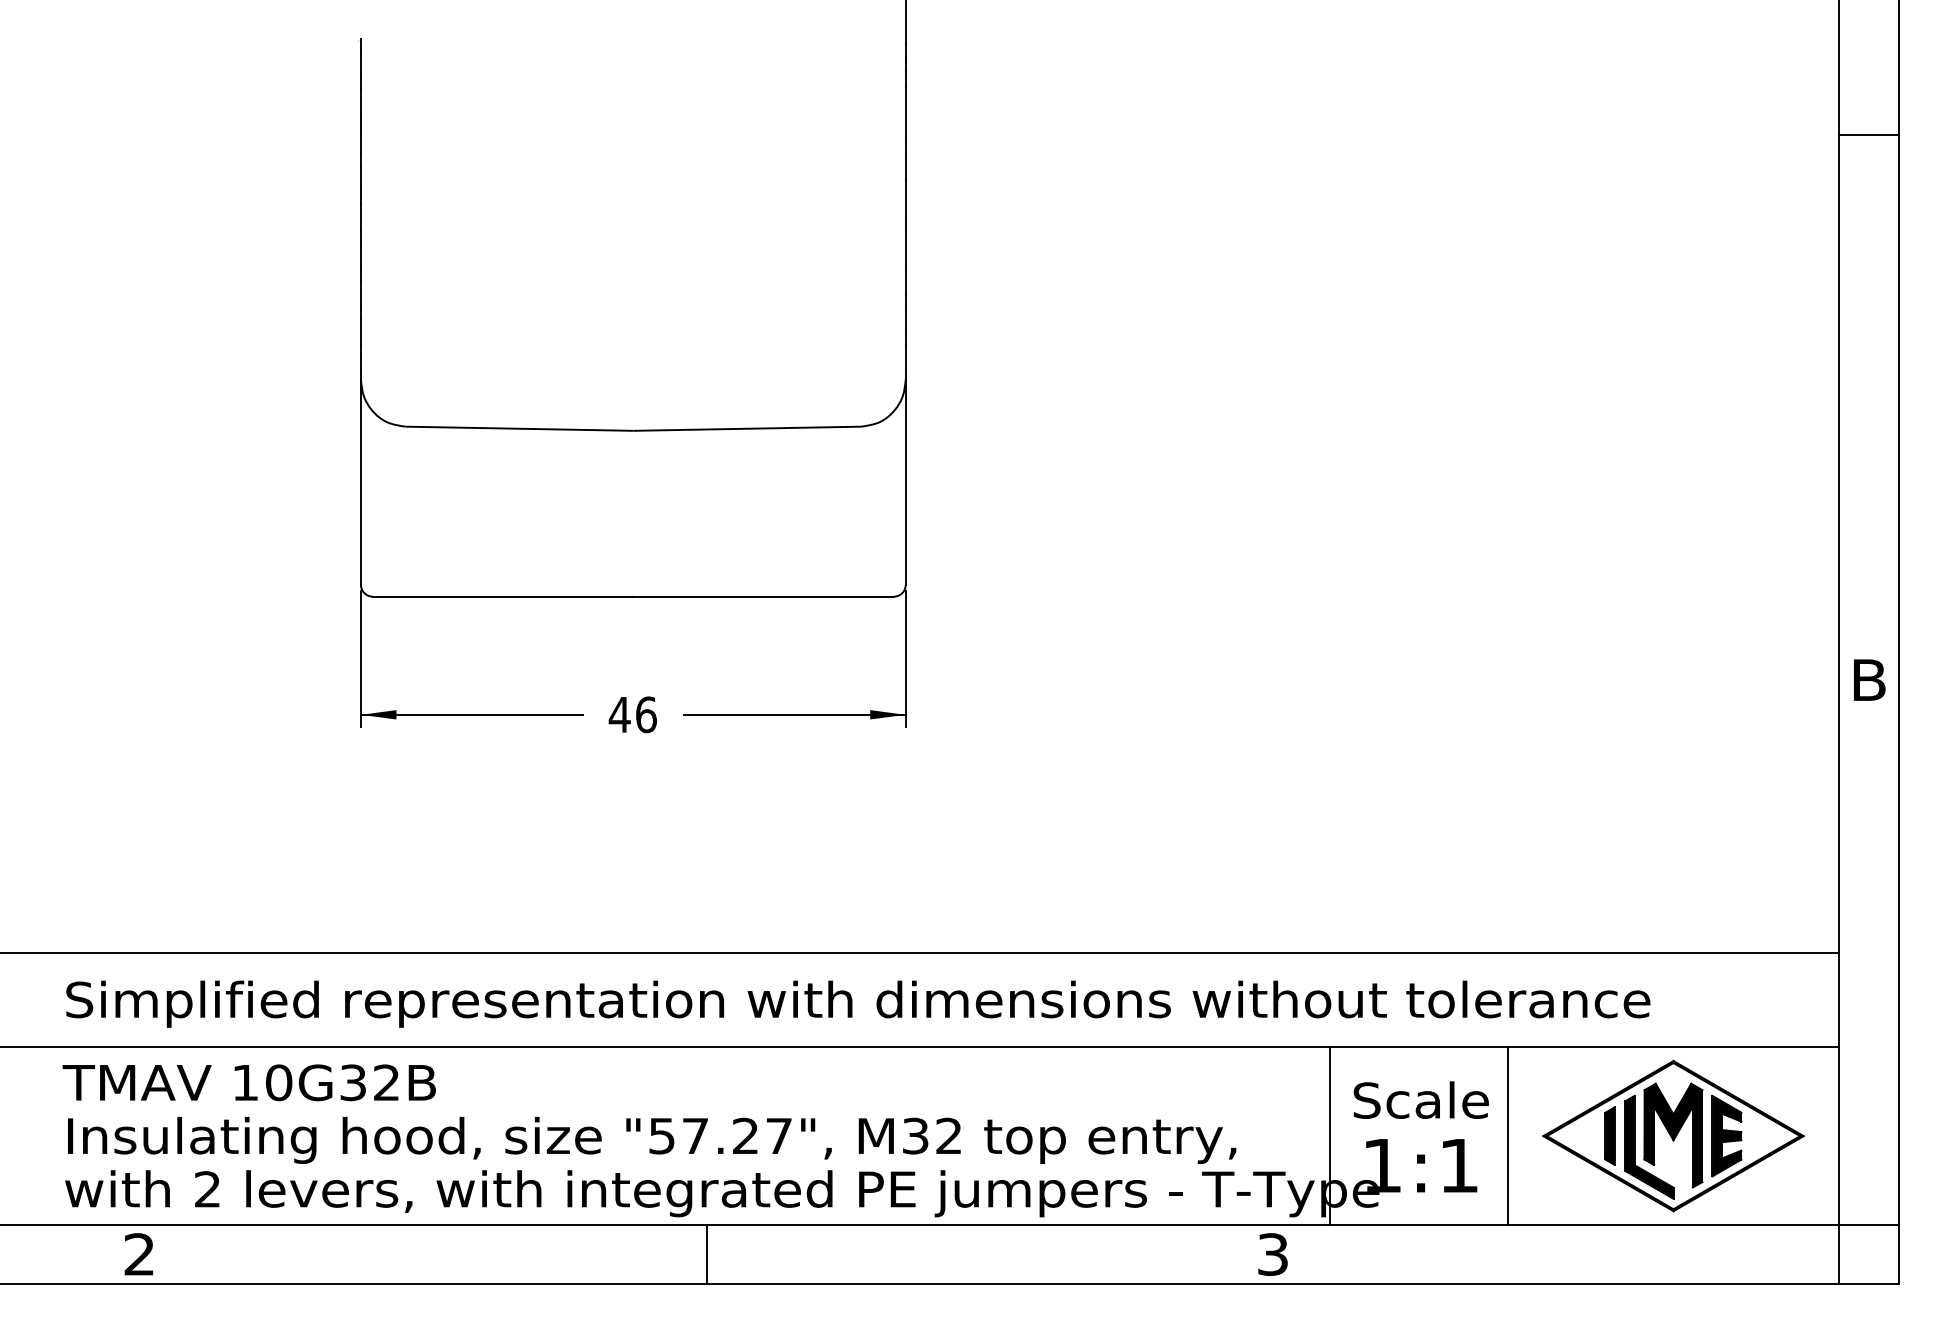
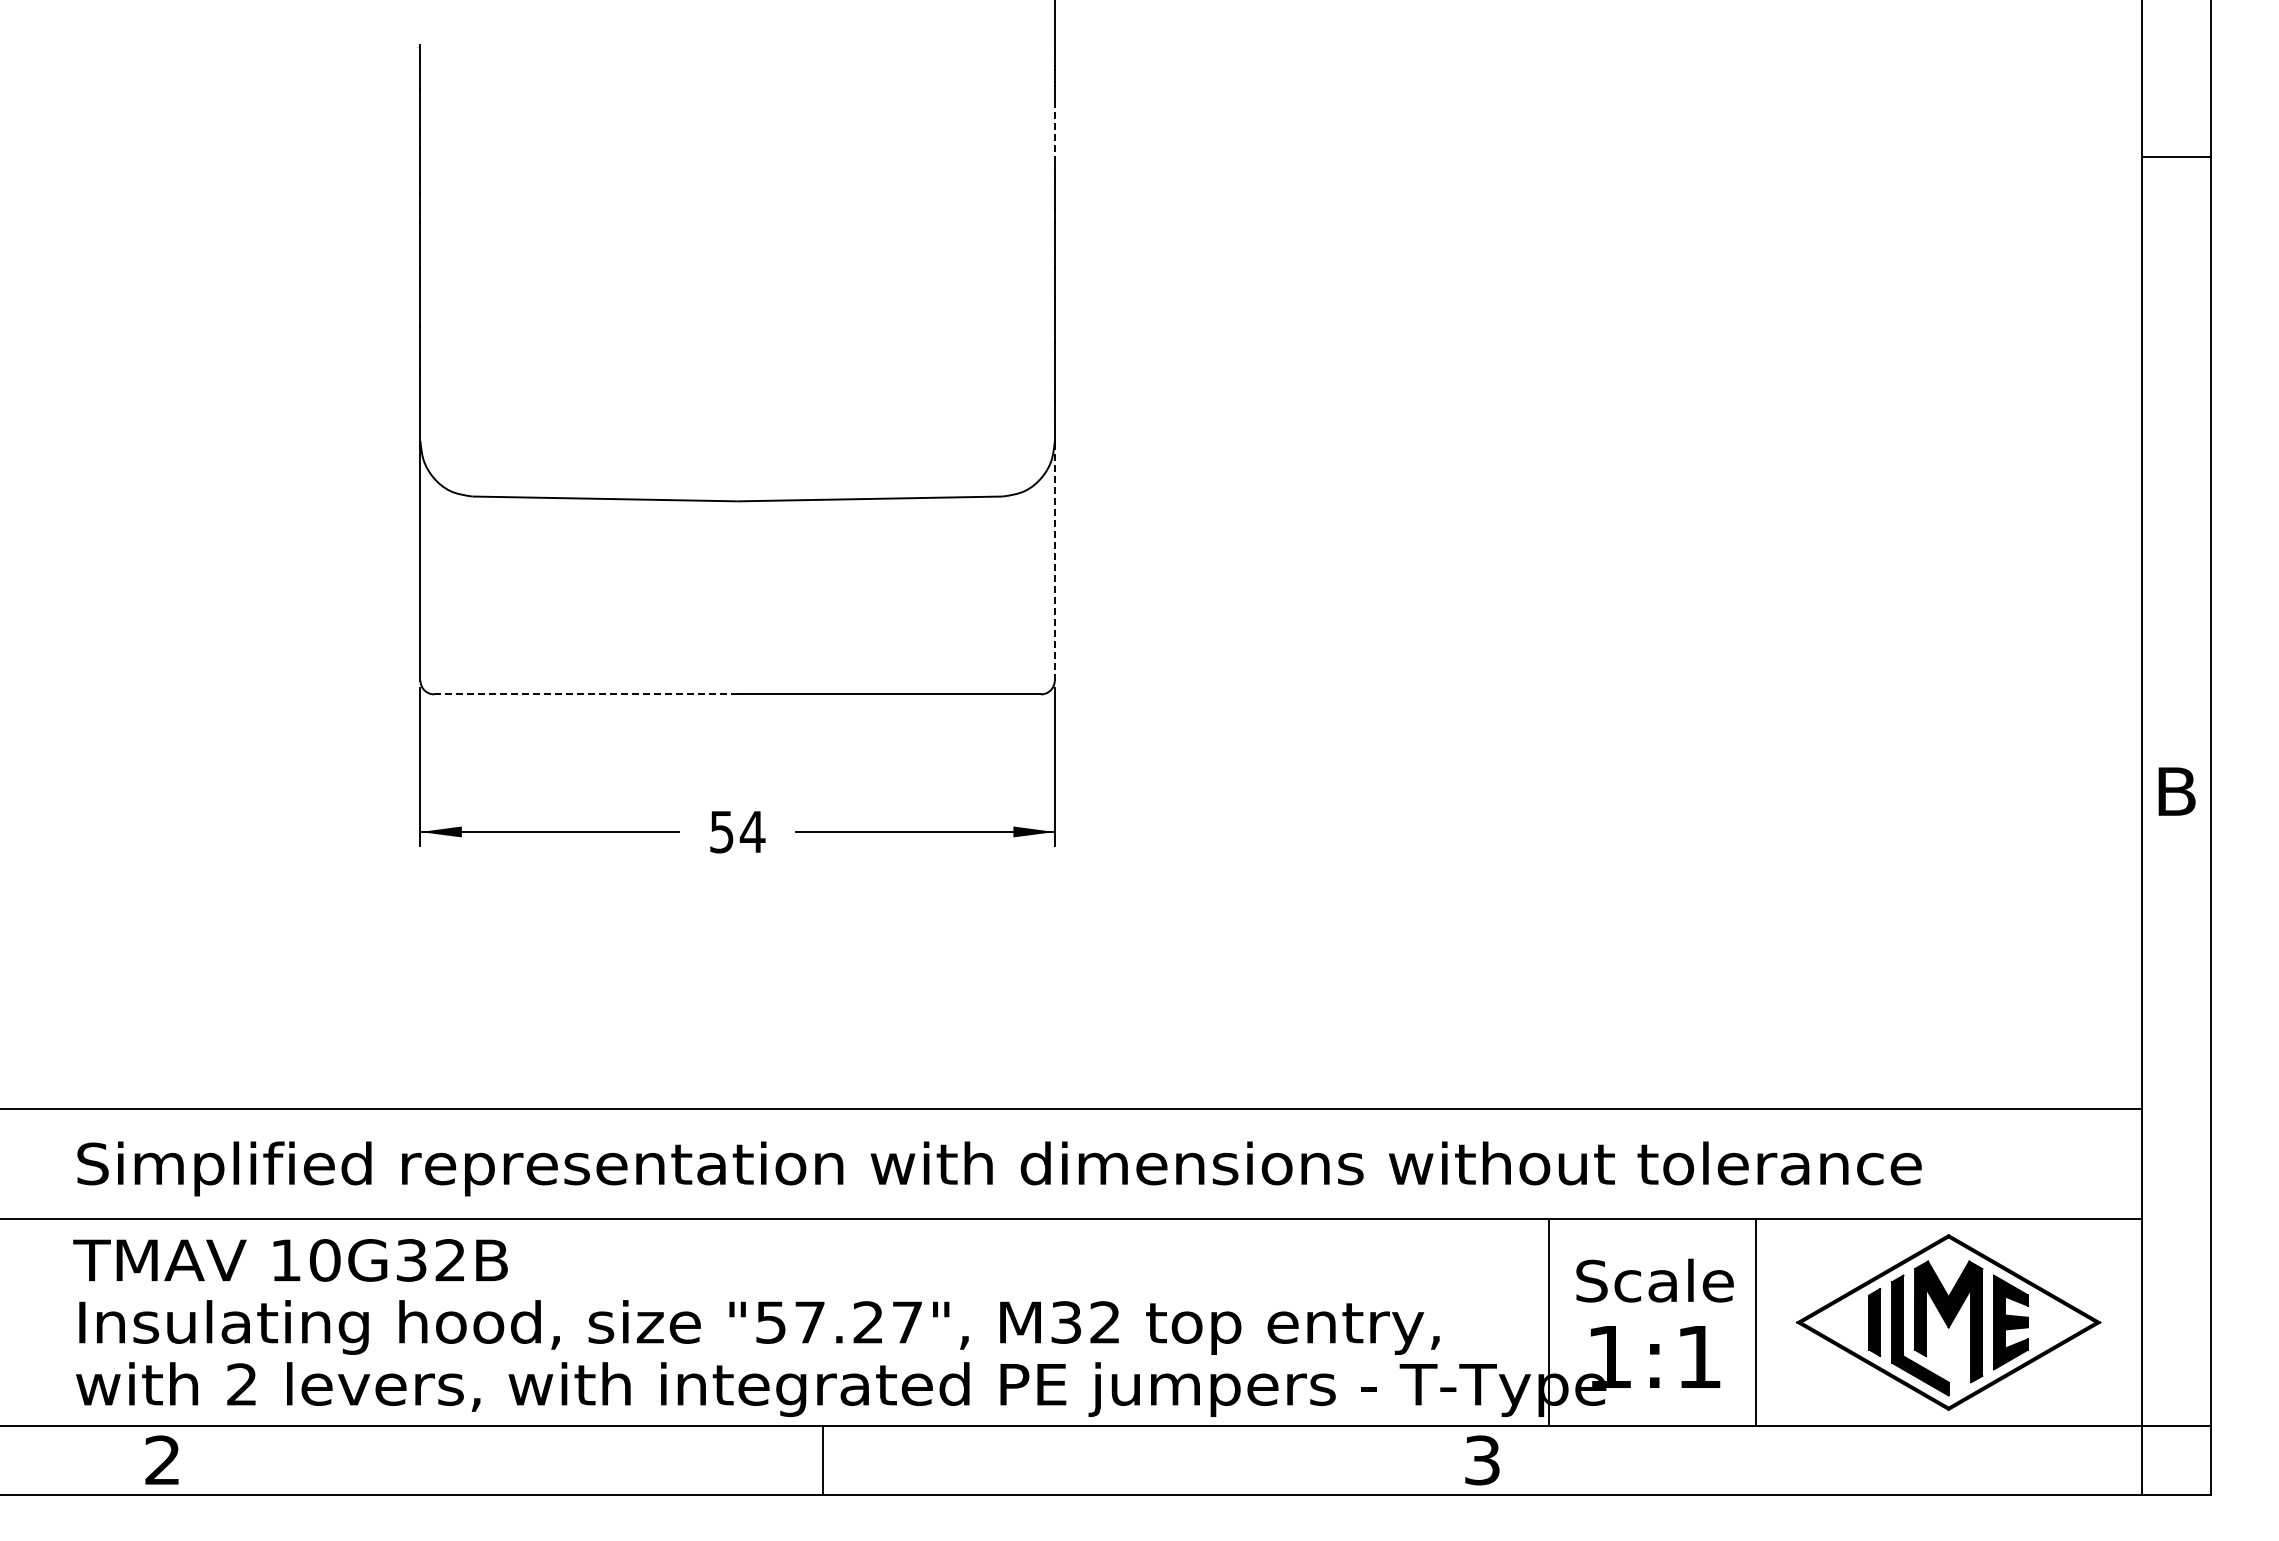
line: (905, 114) -> (1054, 132), solid -> dashed
line: (905, 481) -> (1054, 560), solid -> dashed
line: (502, 596) -> (585, 694), solid -> dashed
text: (633, 714) -> (737, 831), 46 -> 54

